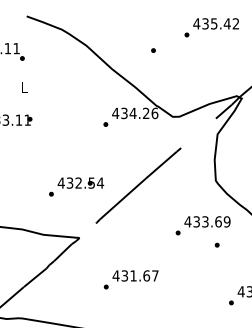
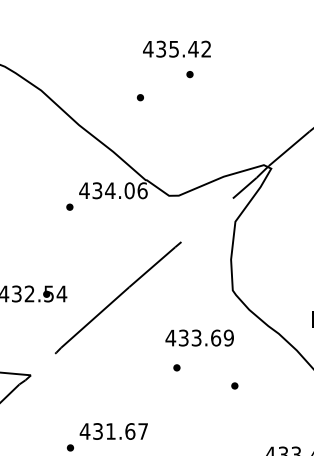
text: (215, 23) -> (176, 48), moved
text: (145, 113) -> (128, 190), 434.26 -> 434.06
text: (207, 221) -> (199, 337), moved

